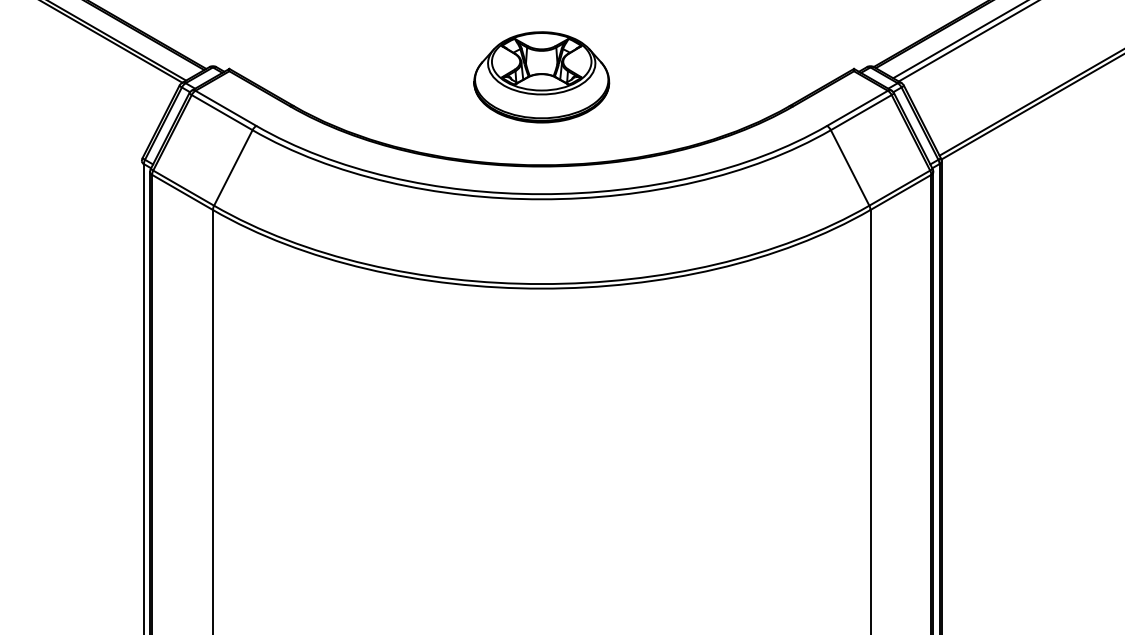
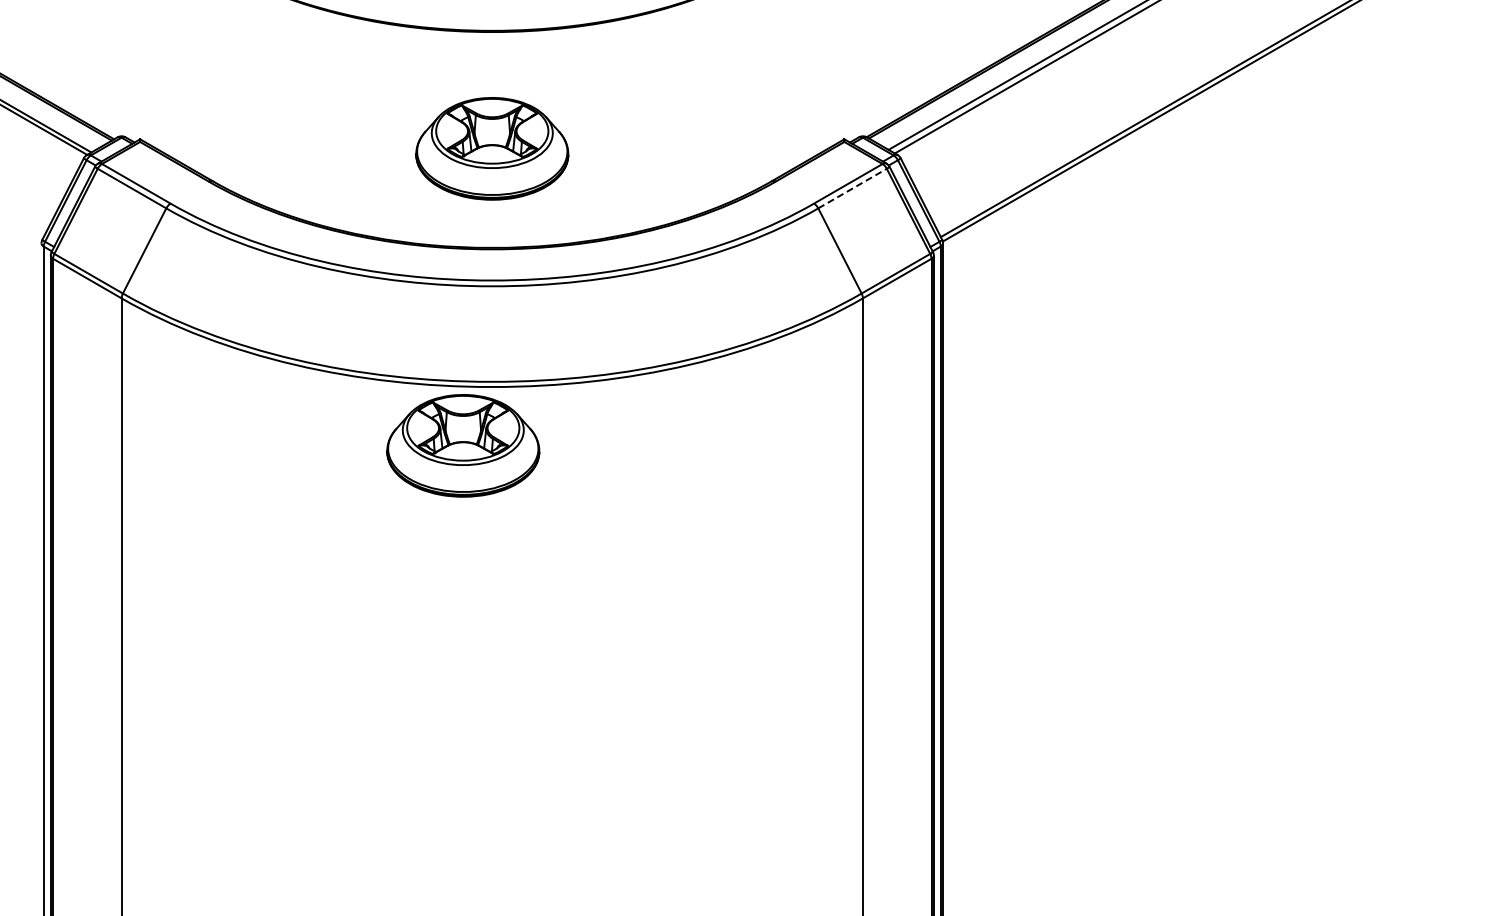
line: (861, 112) -> (852, 188), solid -> dashed
part: (516, 340) -> (463, 445), added

